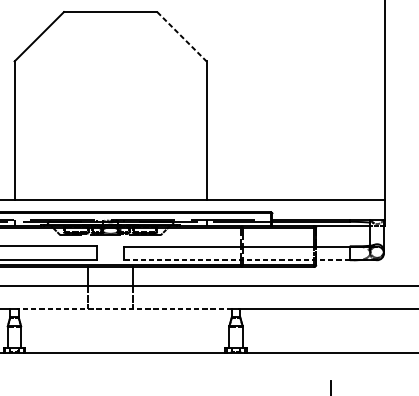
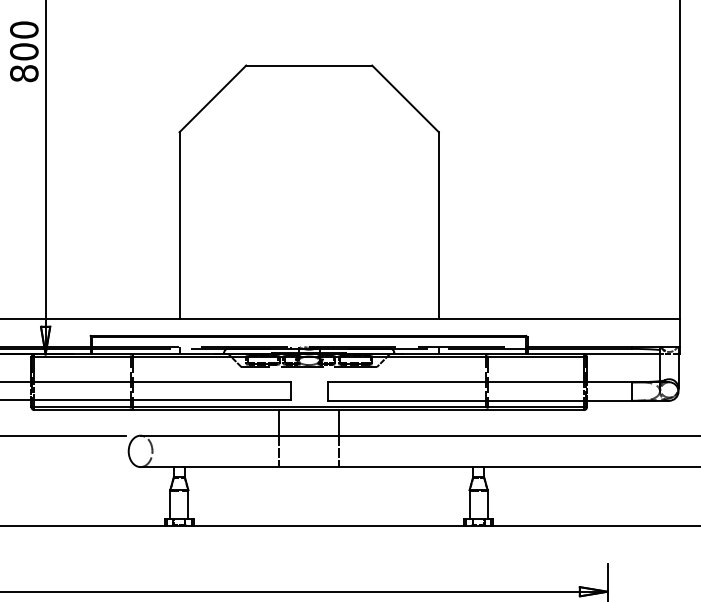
line: (181, 37) -> (405, 99), dashed -> solid
line: (236, 260) -> (479, 400), dashed -> solid
line: (124, 309) -> (327, 467), dashed -> solid

